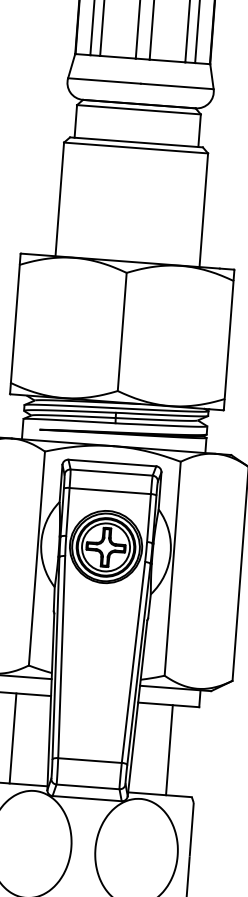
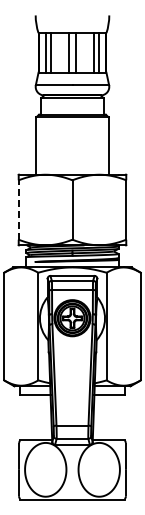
line: (14, 324) -> (18, 210), solid -> dashed
line: (13, 738) -> (33, 417), removed
line: (168, 750) -> (111, 417), removed

